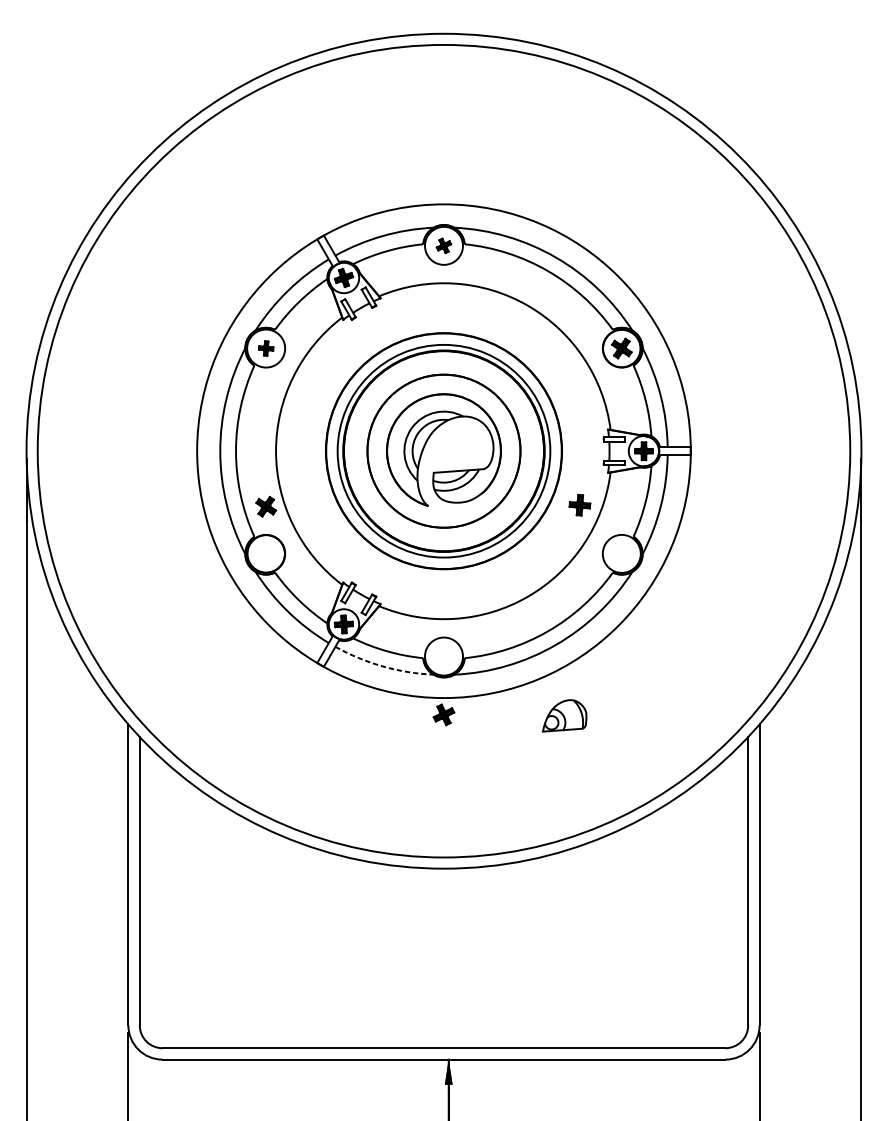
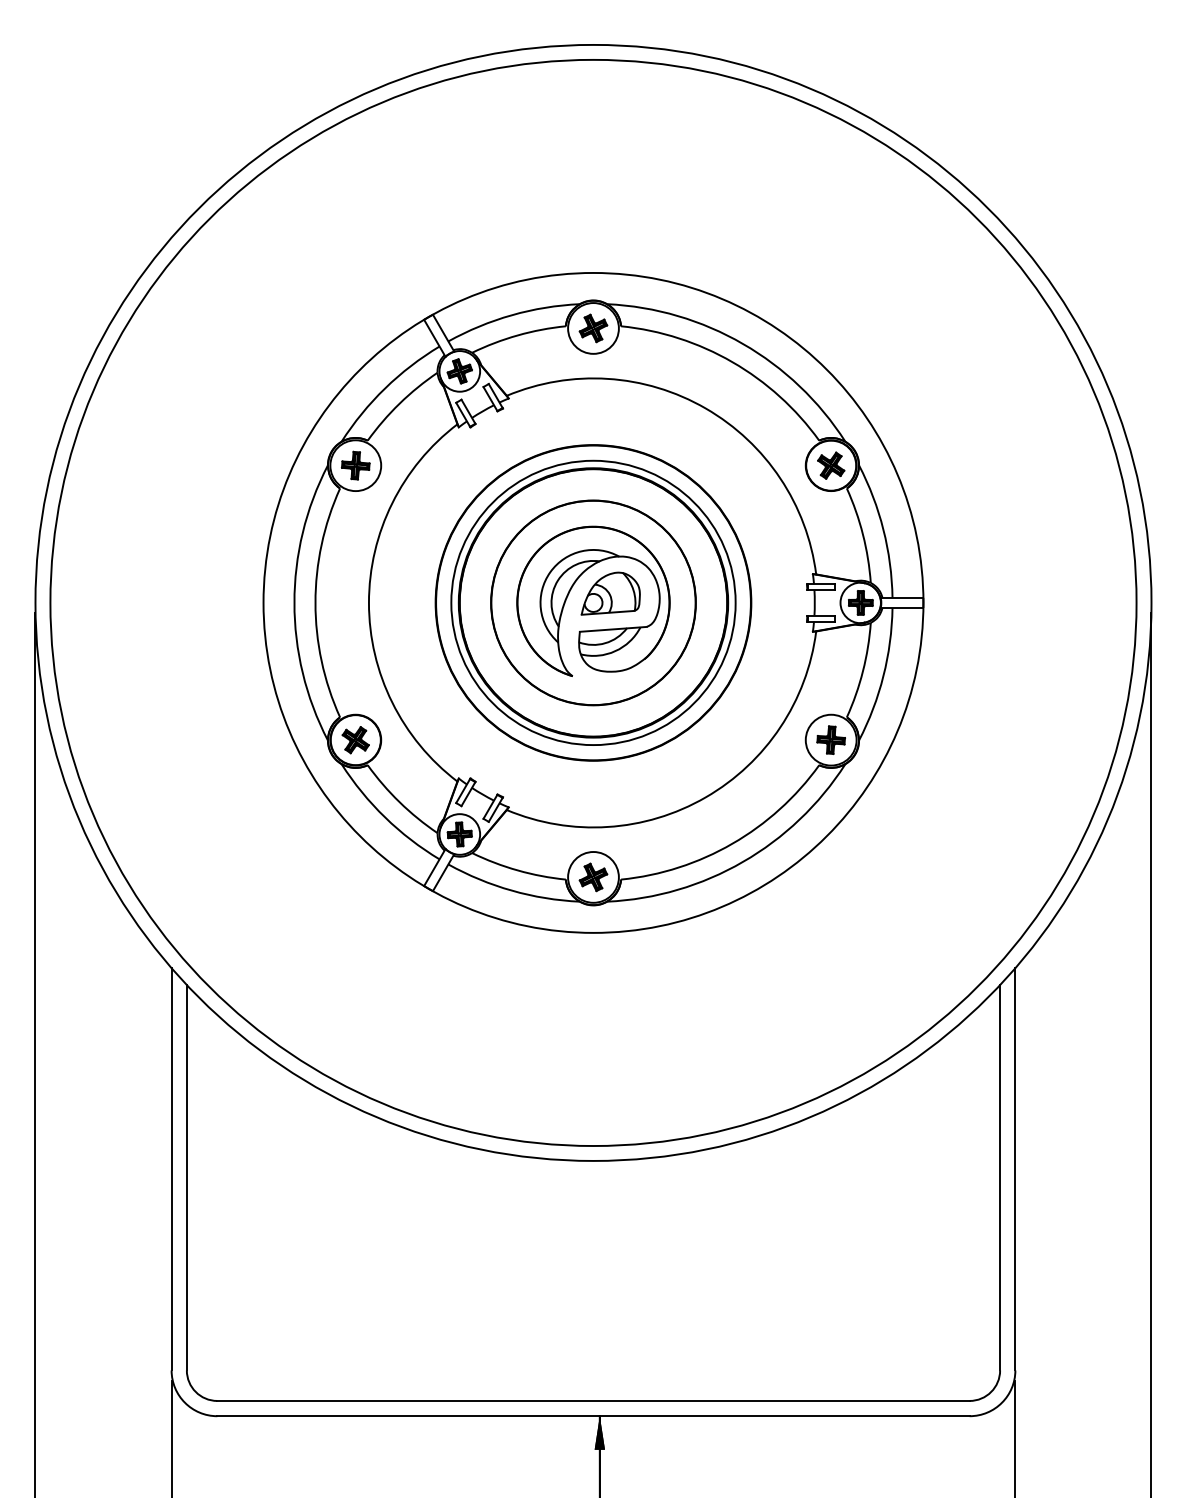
part: (444, 245) -> (593, 328), size x1.43
part: (265, 348) -> (355, 465), size x1.43
part: (579, 504) -> (830, 739), moved
part: (265, 507) -> (355, 740), moved
arc: (382, 666) -> (511, 890), dashed -> solid
part: (444, 714) -> (593, 877), moved
part: (564, 715) -> (610, 593), moved

